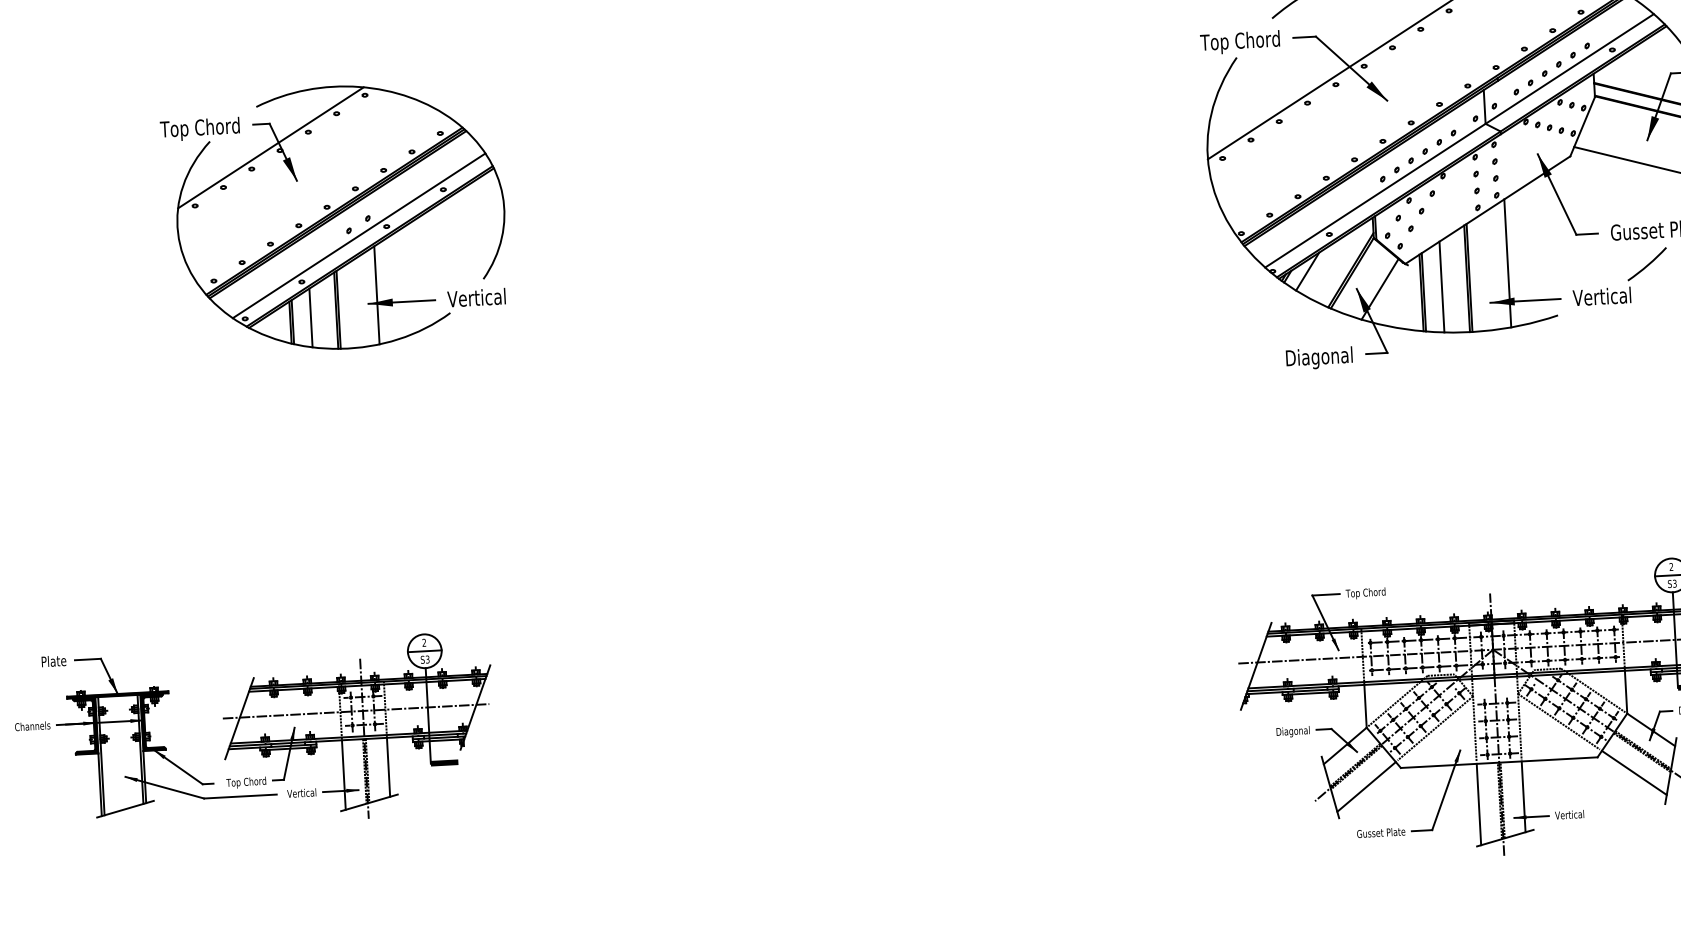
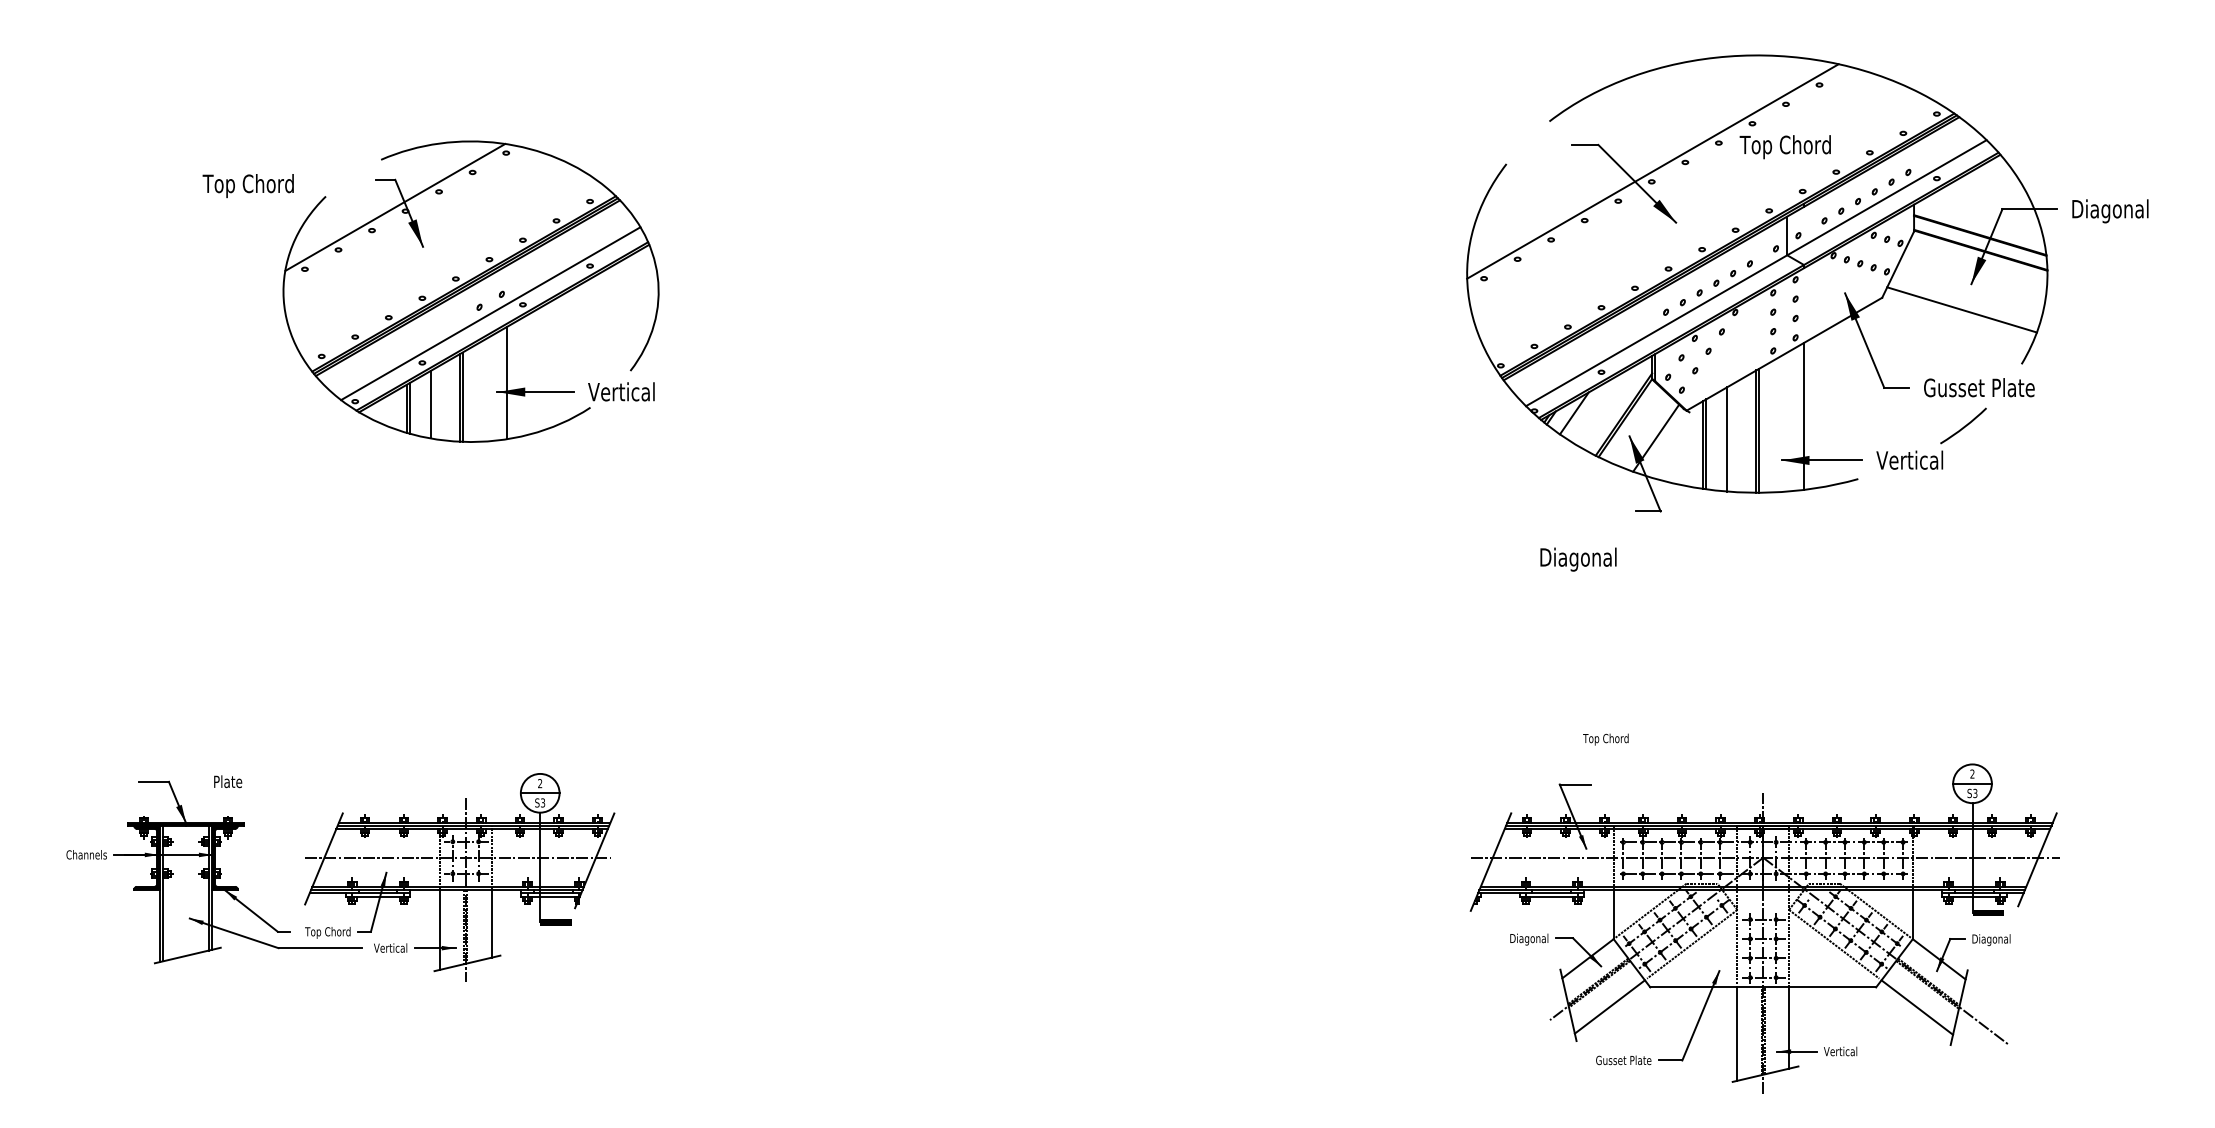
text: (1239, 43) -> (1784, 147), moved
text: (199, 129) -> (247, 186), moved
text: (1319, 358) -> (1578, 559), moved
text: (1365, 593) -> (1605, 739), moved
text: (54, 661) -> (228, 781), moved

